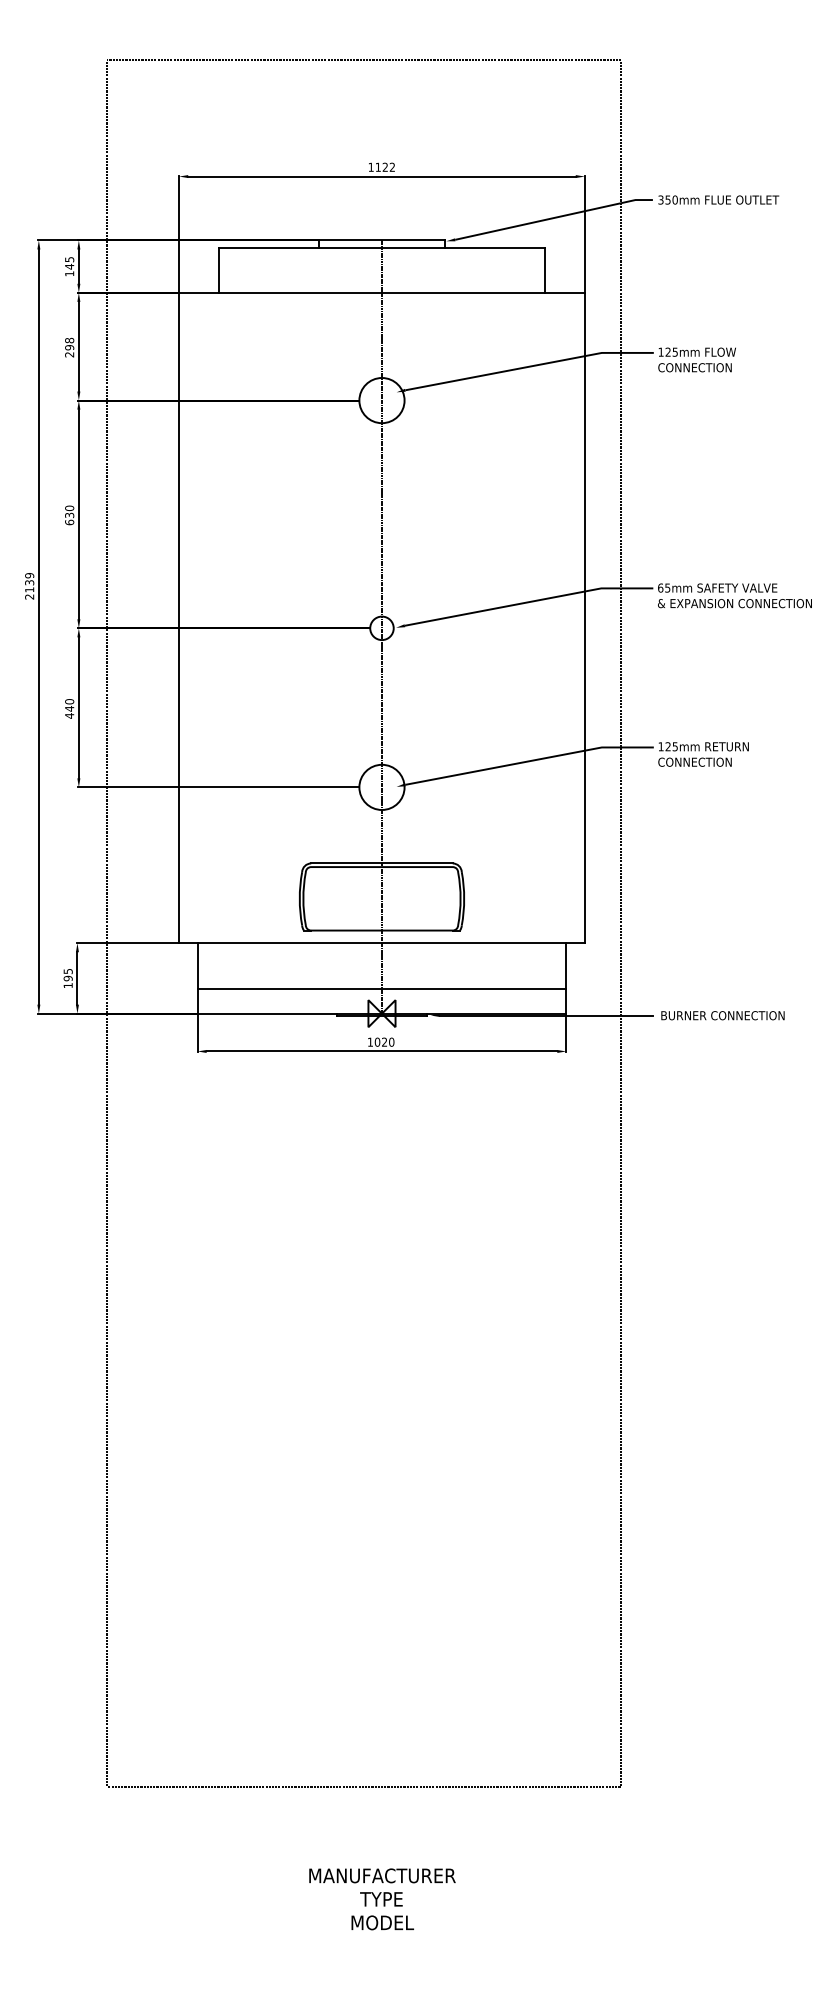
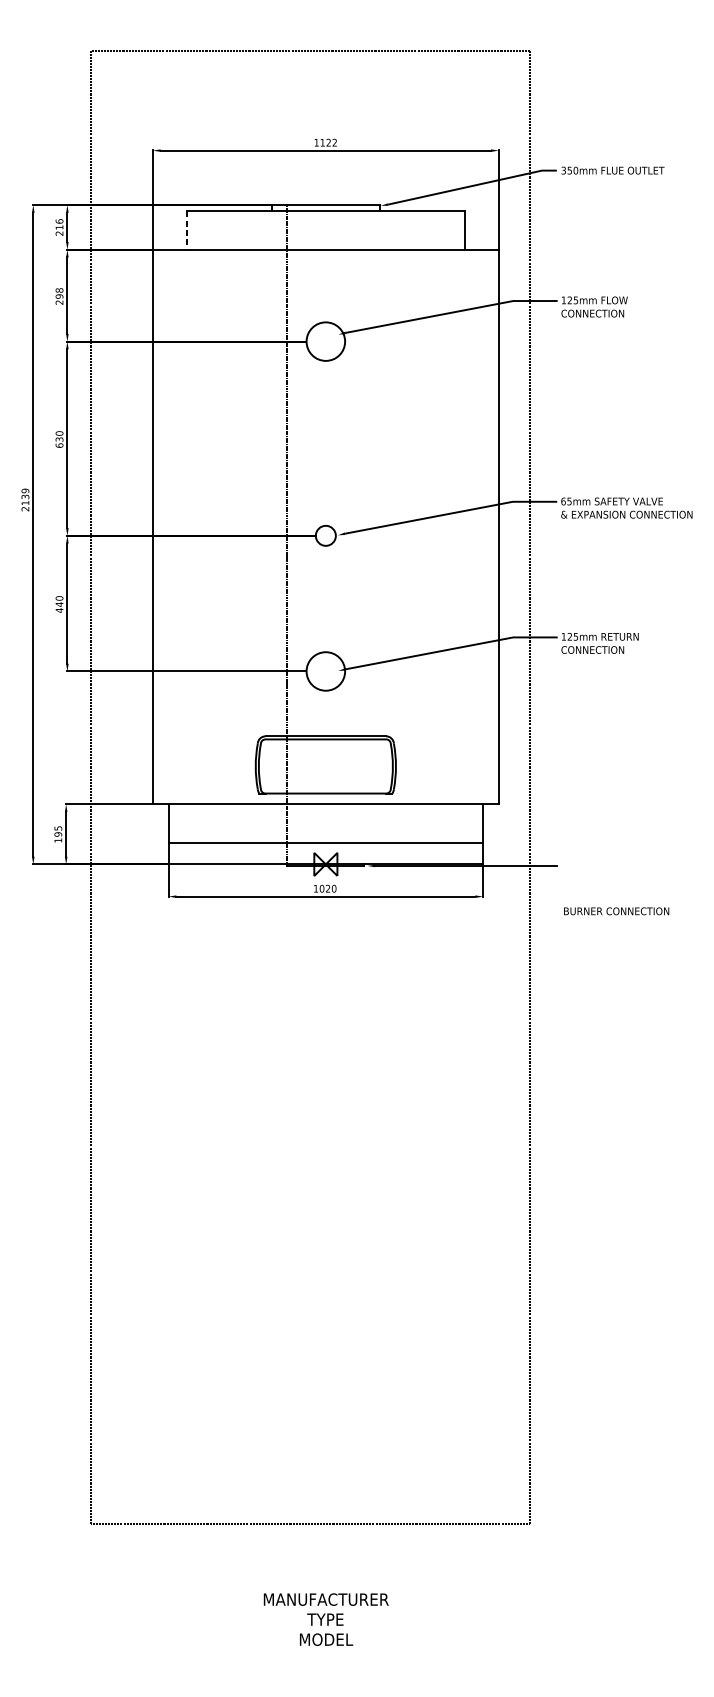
text: (69, 266) -> (59, 227), 145 -> 216
line: (218, 270) -> (186, 230), solid -> dashed
line: (381, 626) -> (286, 534), moved
text: (722, 1015) -> (616, 911), moved

